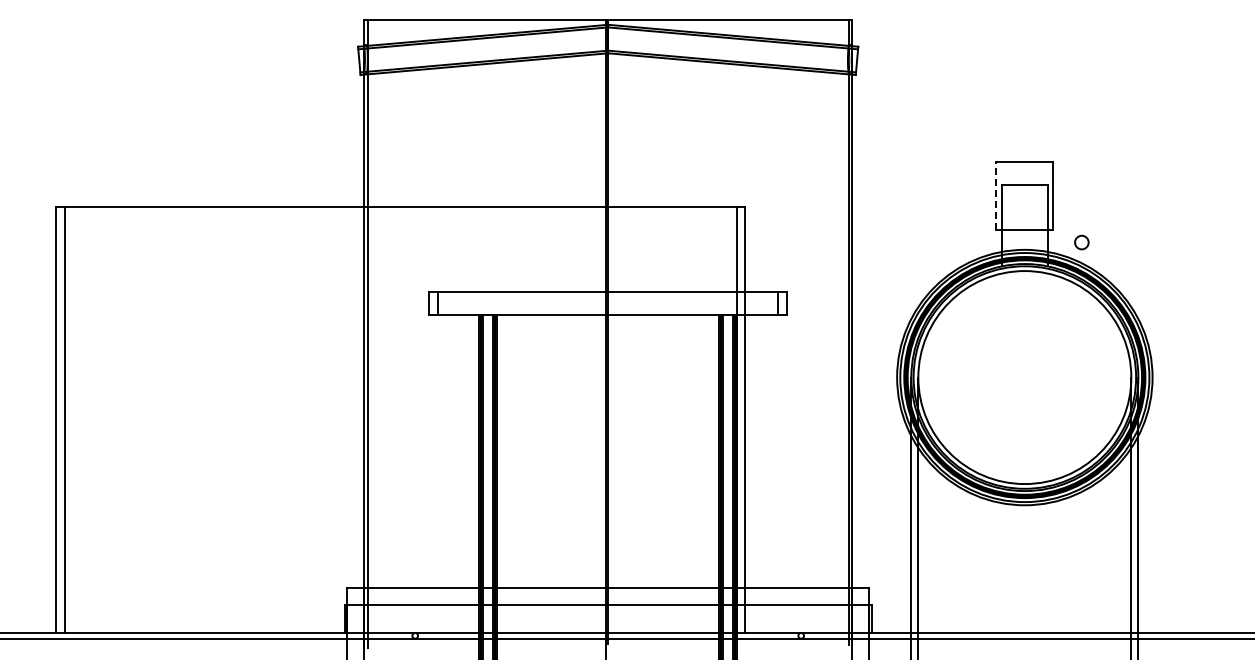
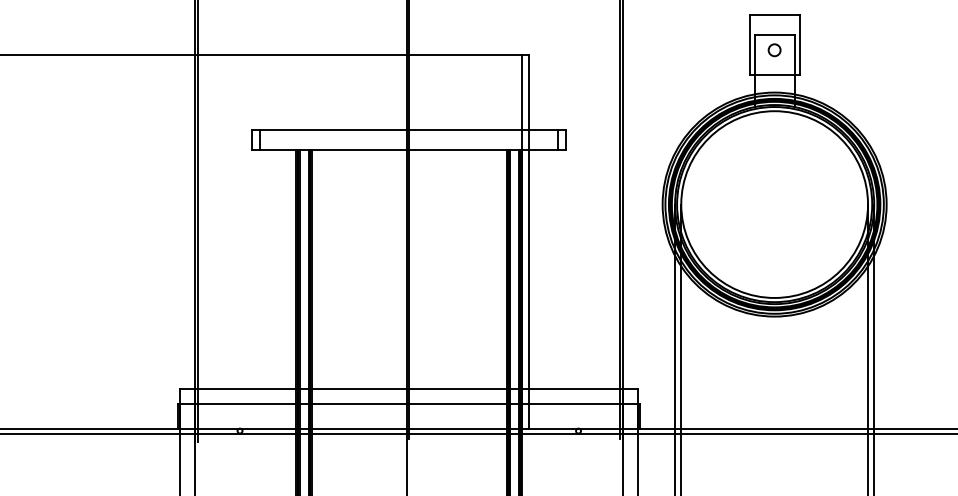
line: (996, 195) -> (749, 44), dashed -> solid
circle: (1081, 242) -> (774, 50), moved

